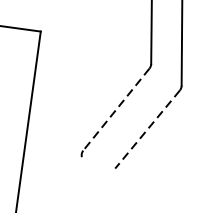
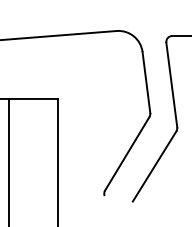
line: (116, 109) -> (127, 153), dashed -> solid
line: (147, 129) -> (154, 166), dashed -> solid

